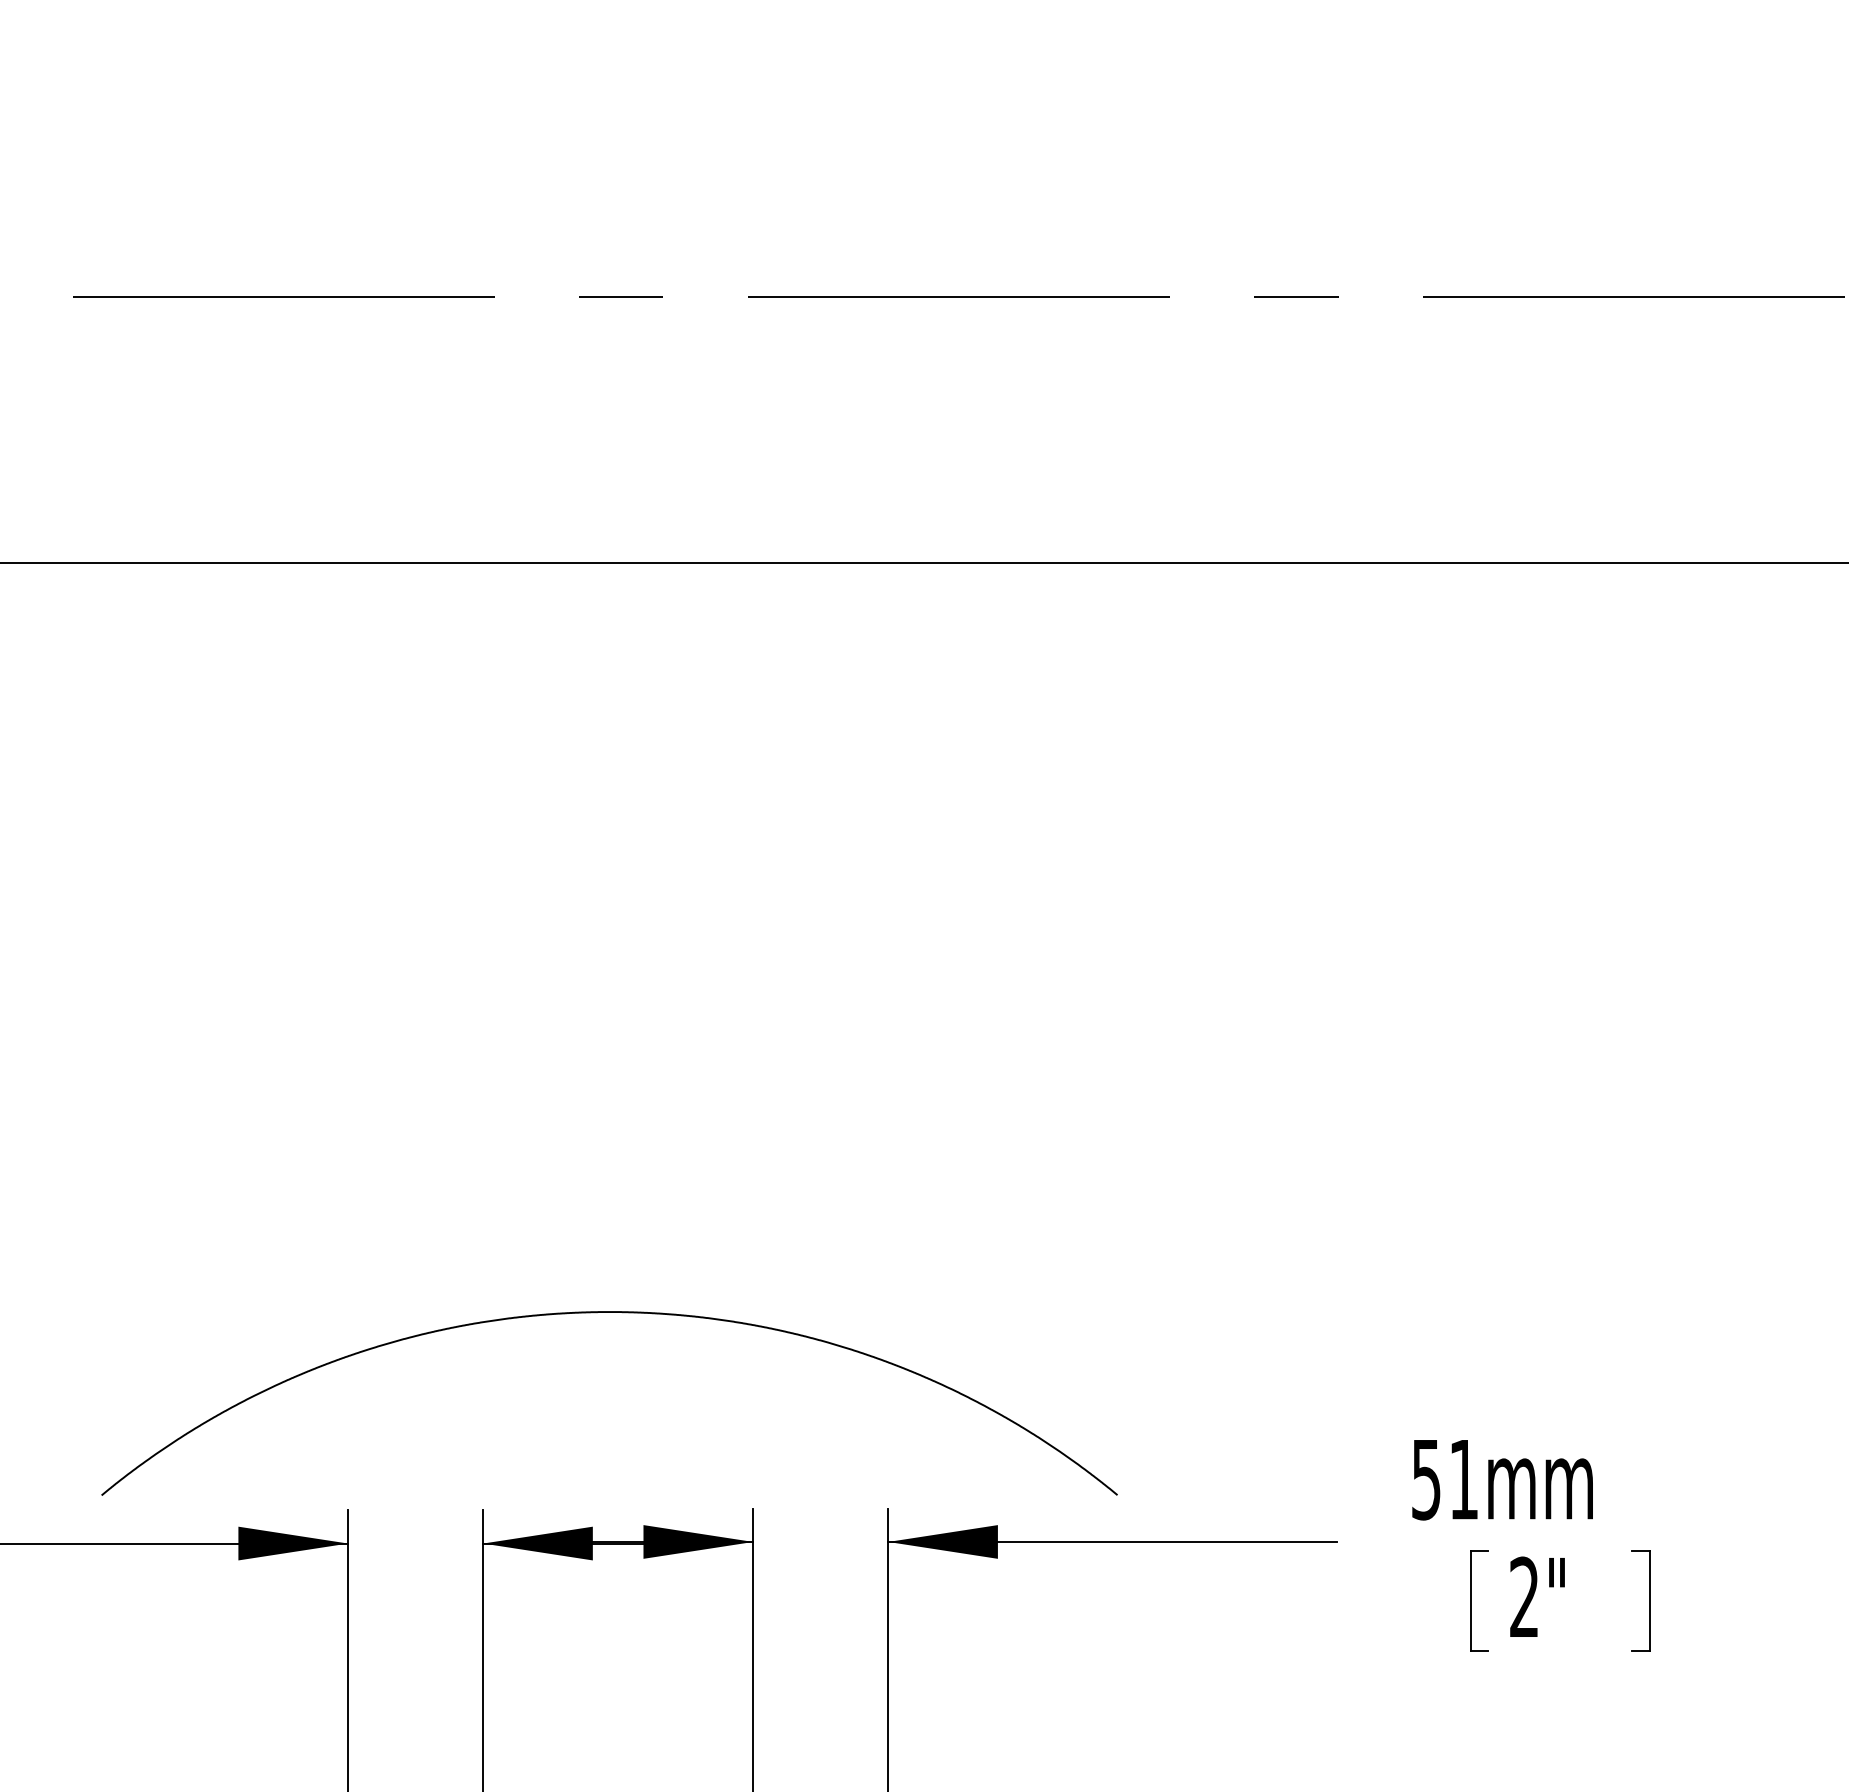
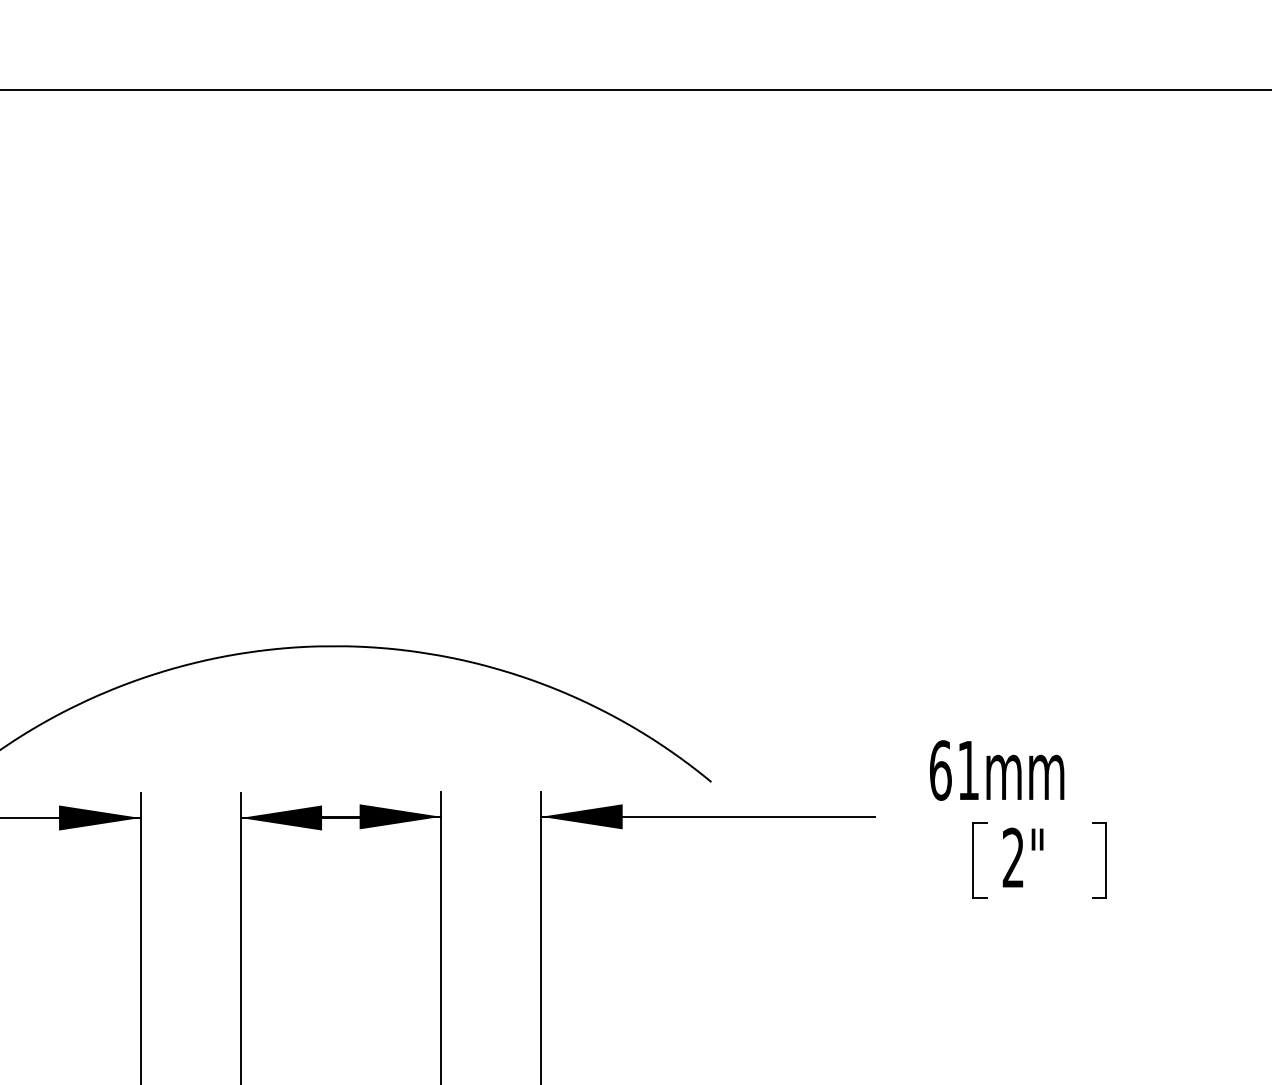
text: (1426, 1479) -> (940, 770), 51mm -> 61mm

